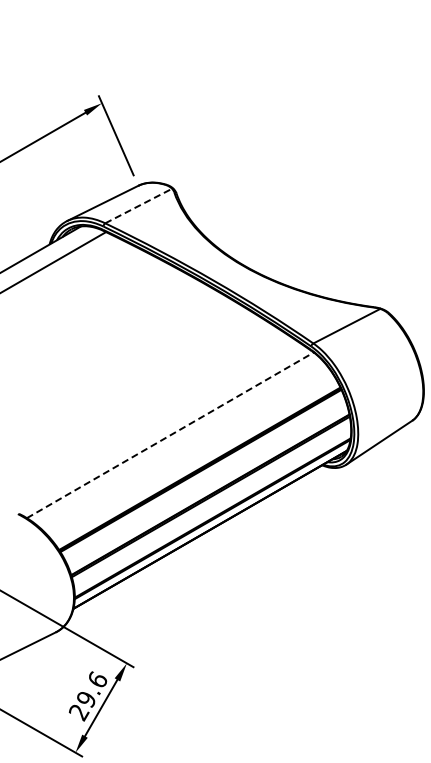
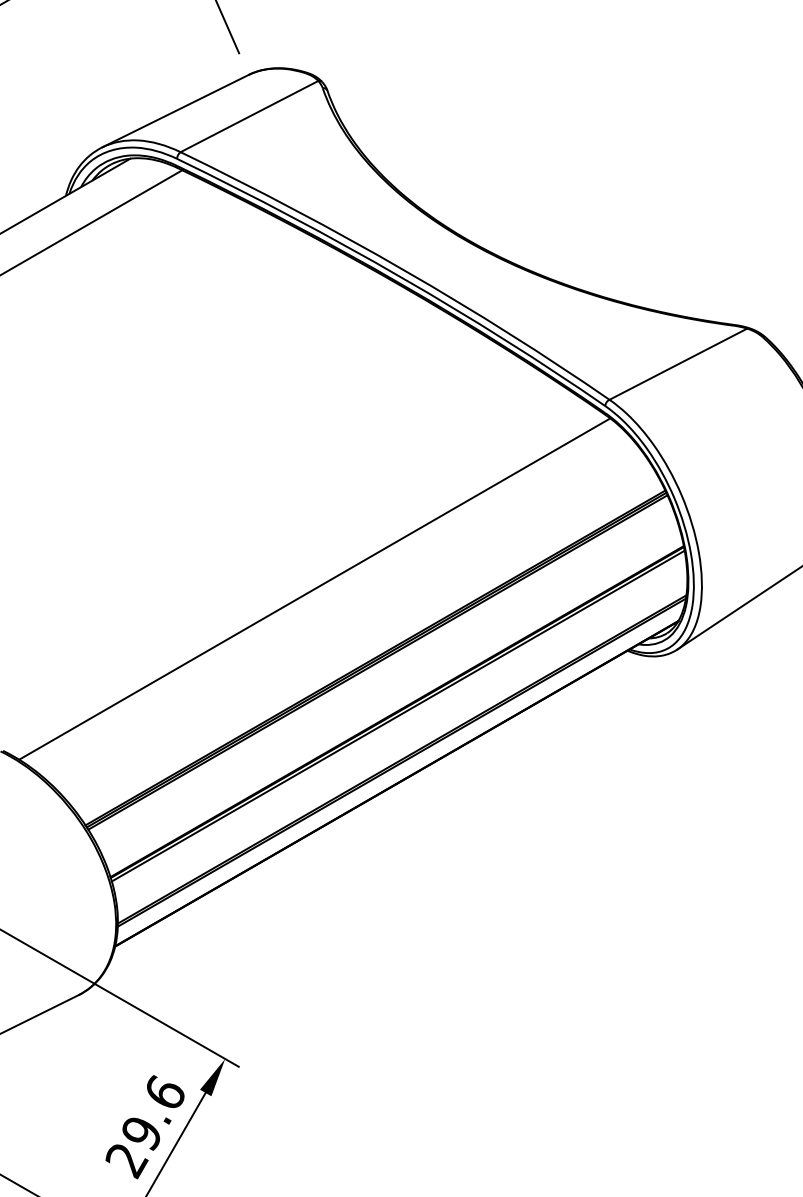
line: (138, 206) -> (249, 117), dashed -> solid
line: (170, 435) -> (315, 589), dashed -> solid

